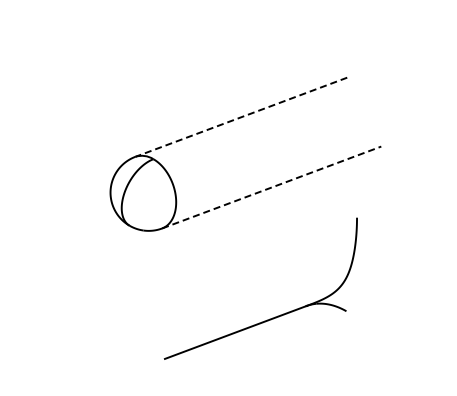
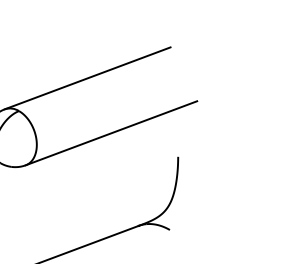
line: (240, 117) -> (87, 78), dashed -> solid
line: (271, 187) -> (111, 133), dashed -> solid

